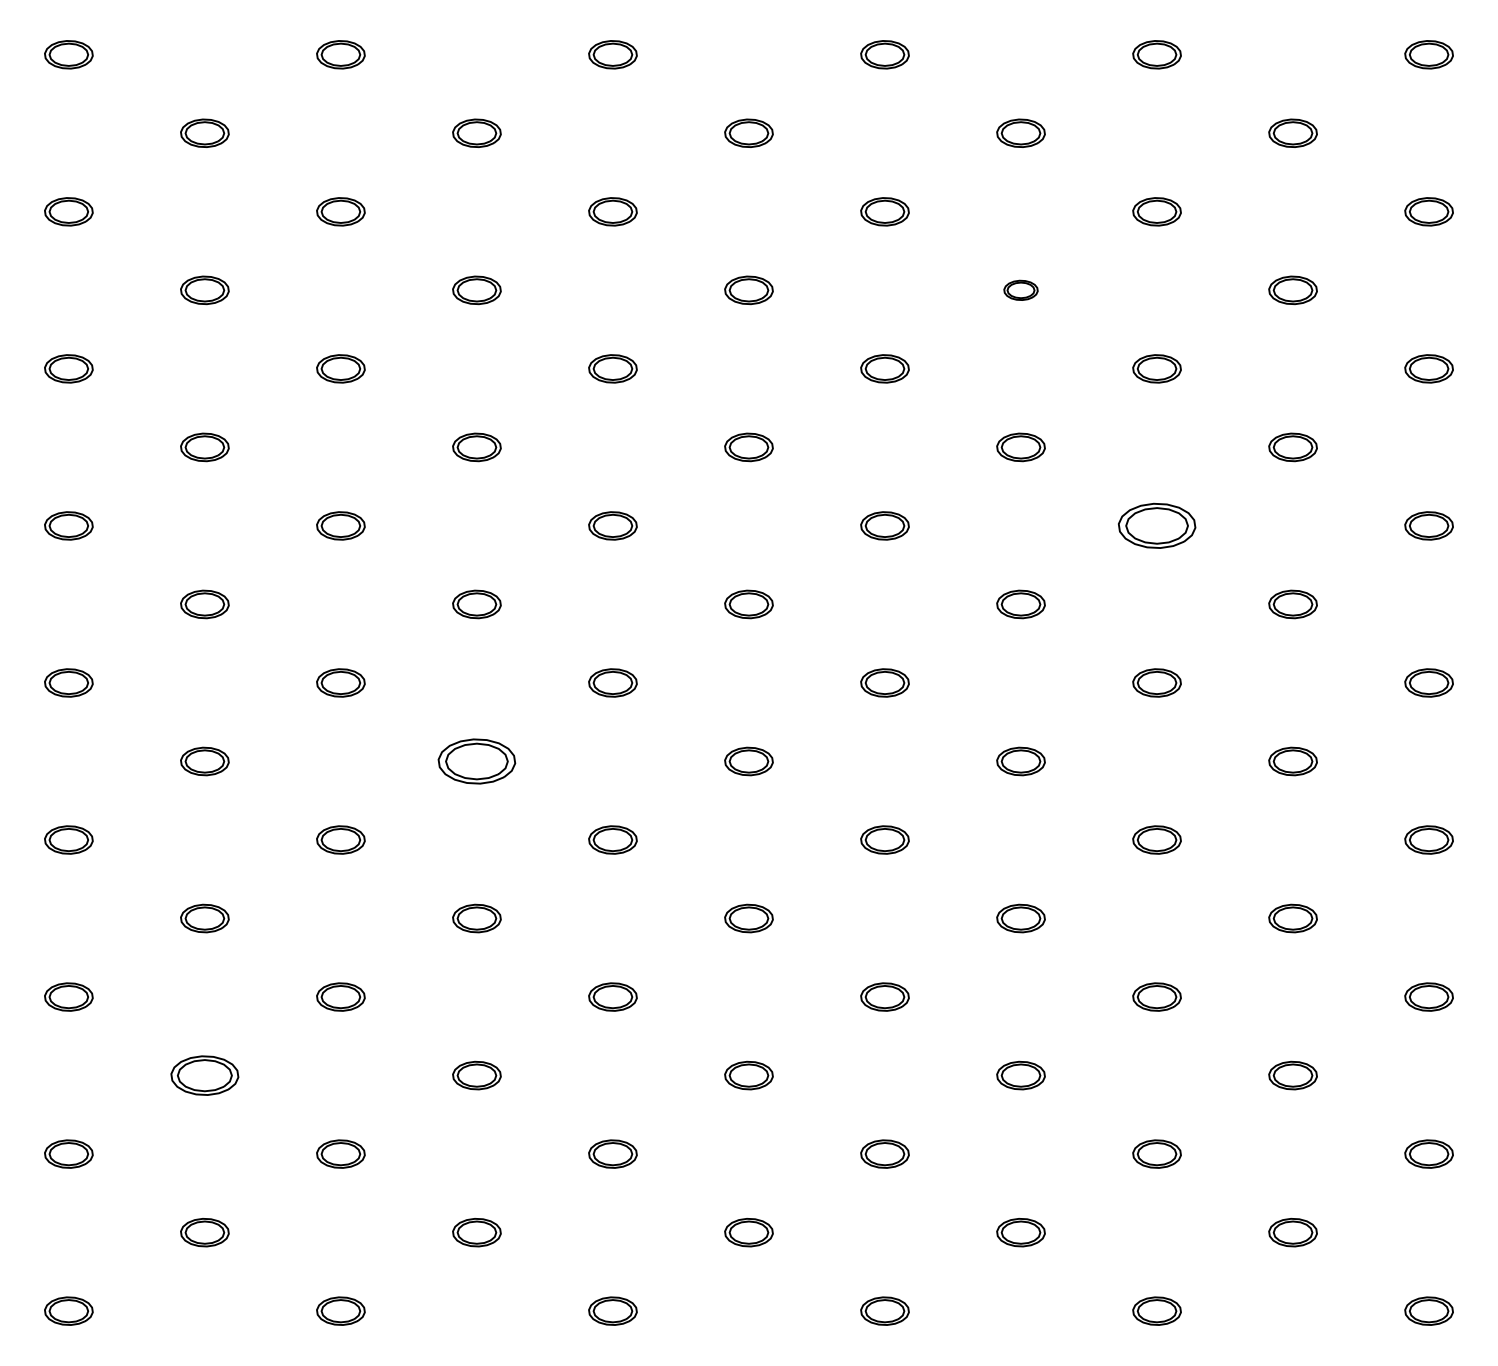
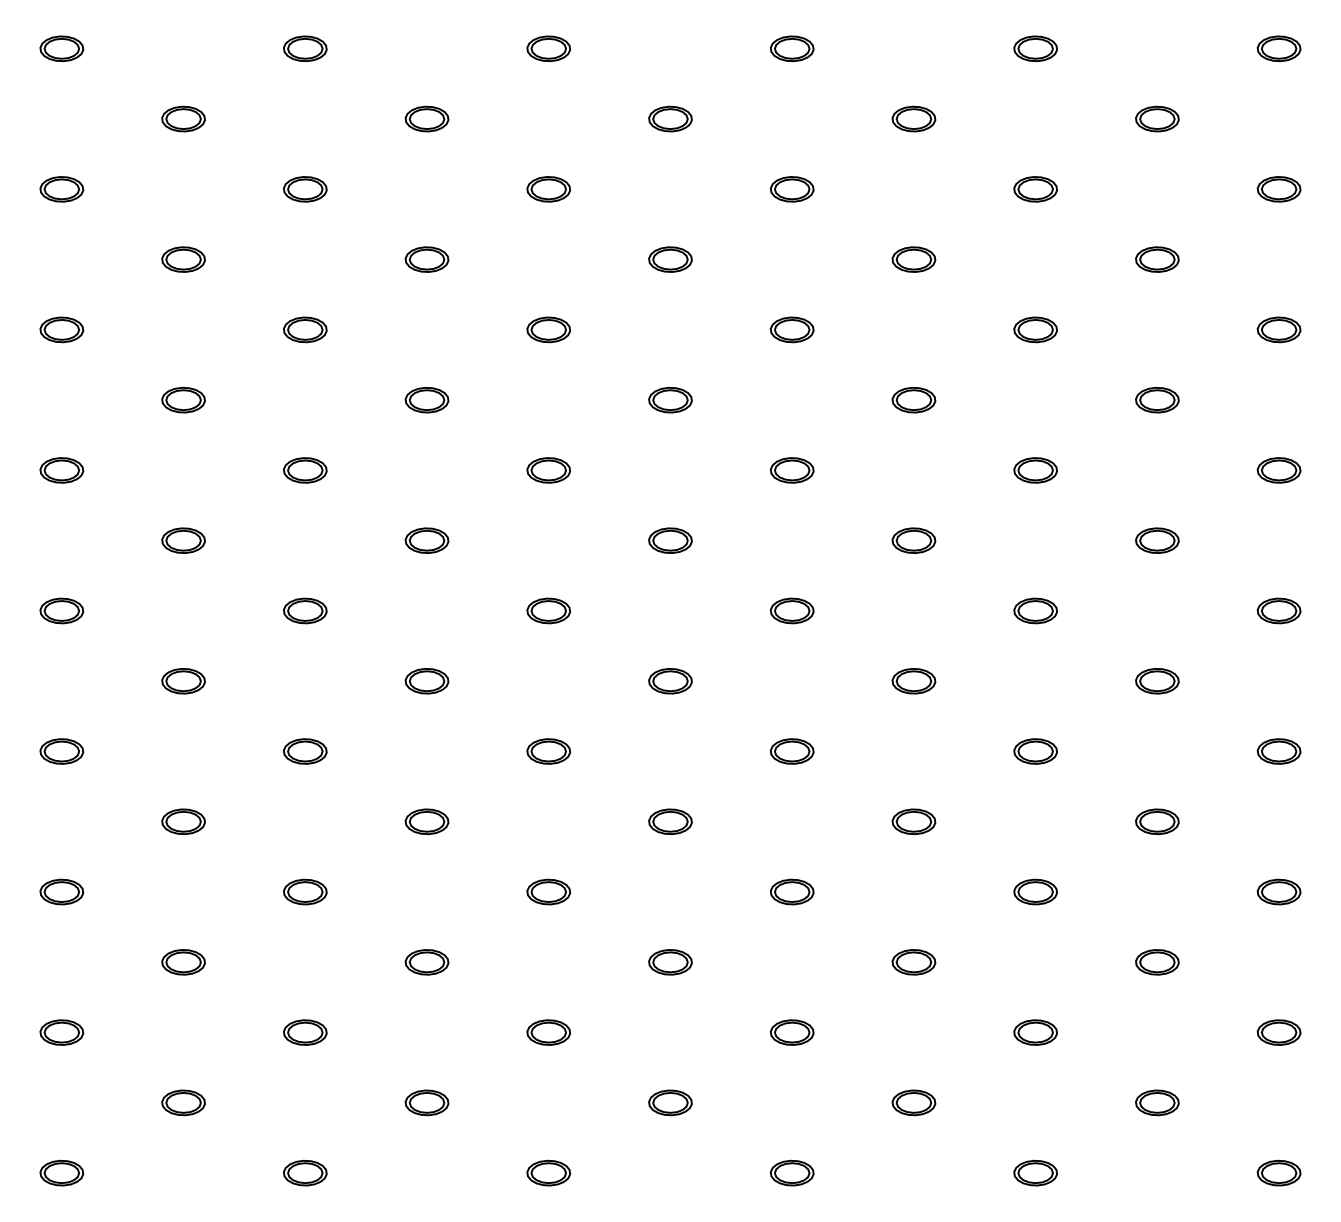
part: (1020, 290) -> (913, 259), size x1.43
part: (1156, 525) -> (1035, 470), size x0.62
part: (476, 761) -> (426, 681), size x0.62
part: (204, 1075) -> (183, 962), size x0.71

